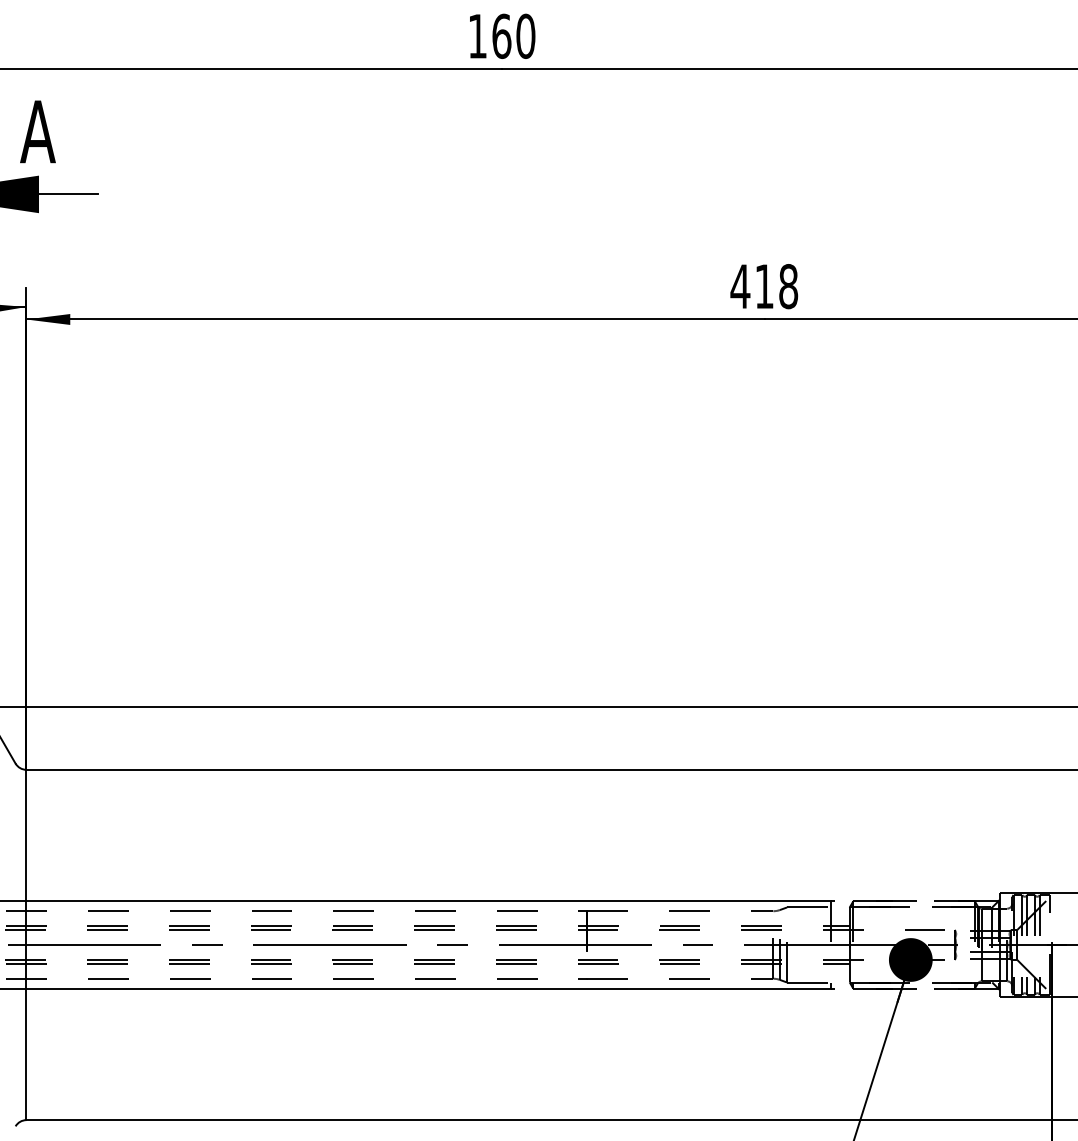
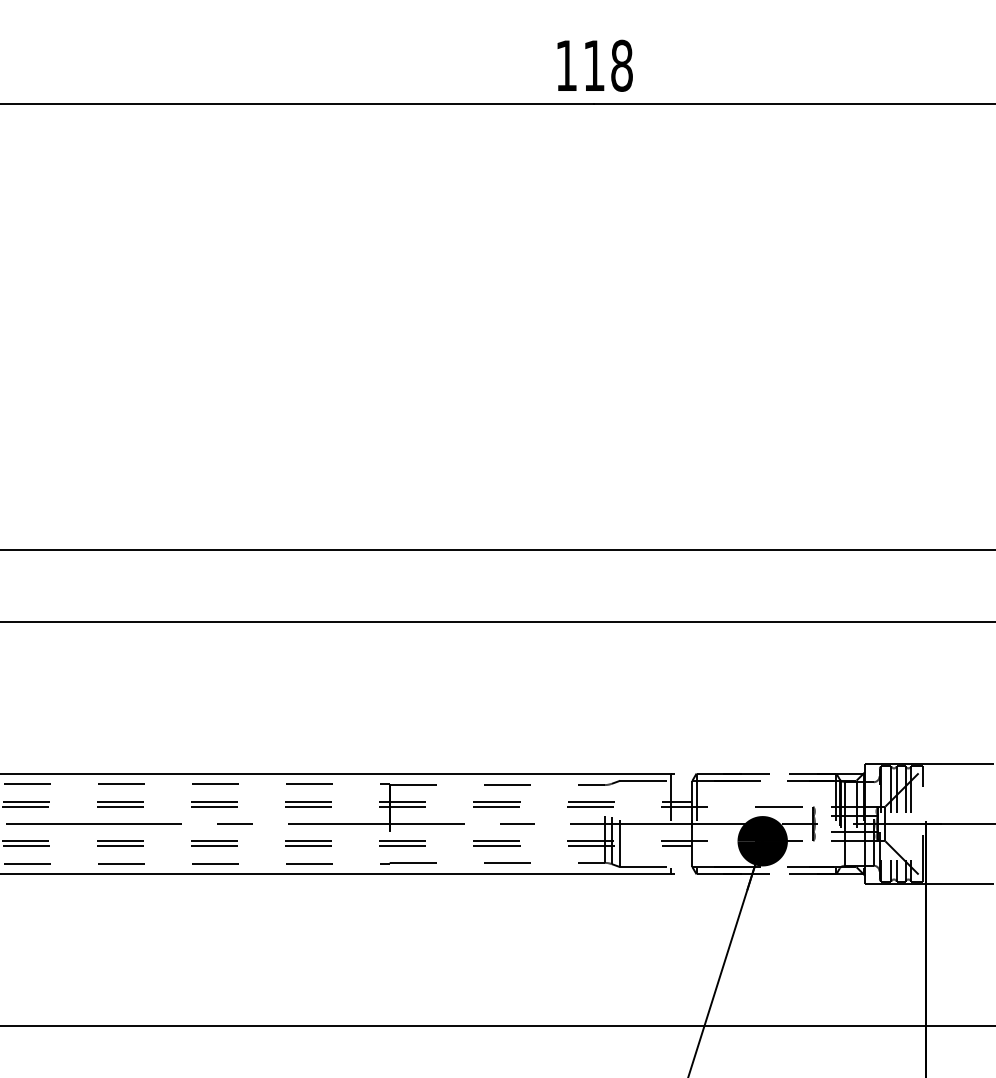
text: (740, 286) -> (566, 65), 418 -> 118

